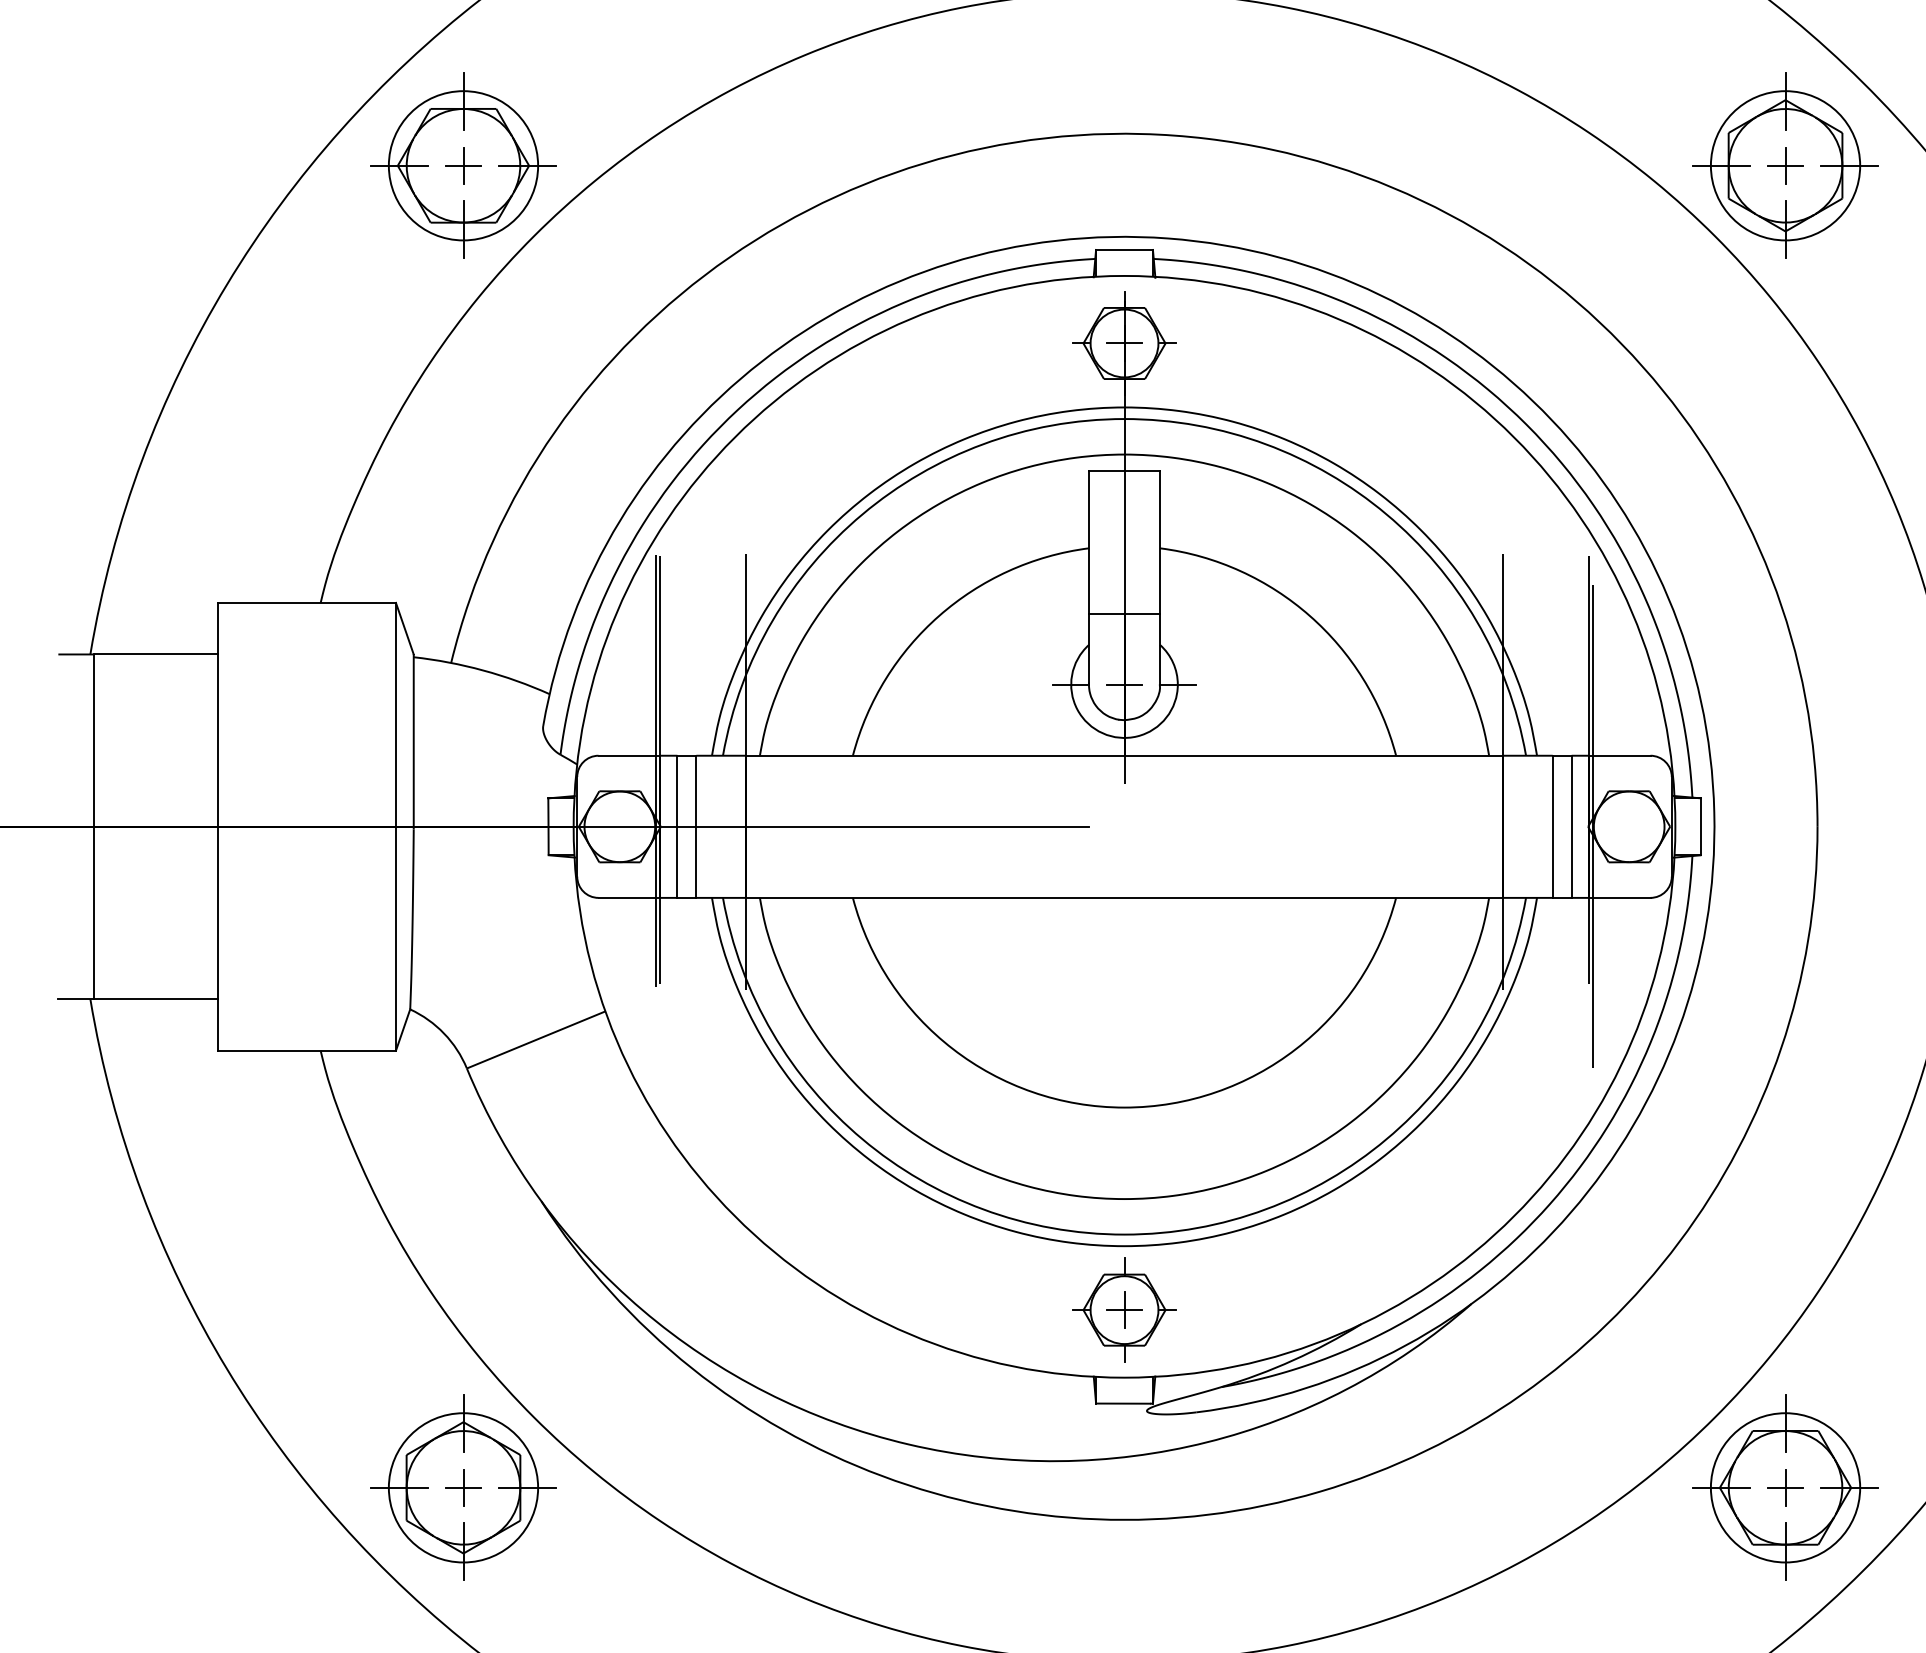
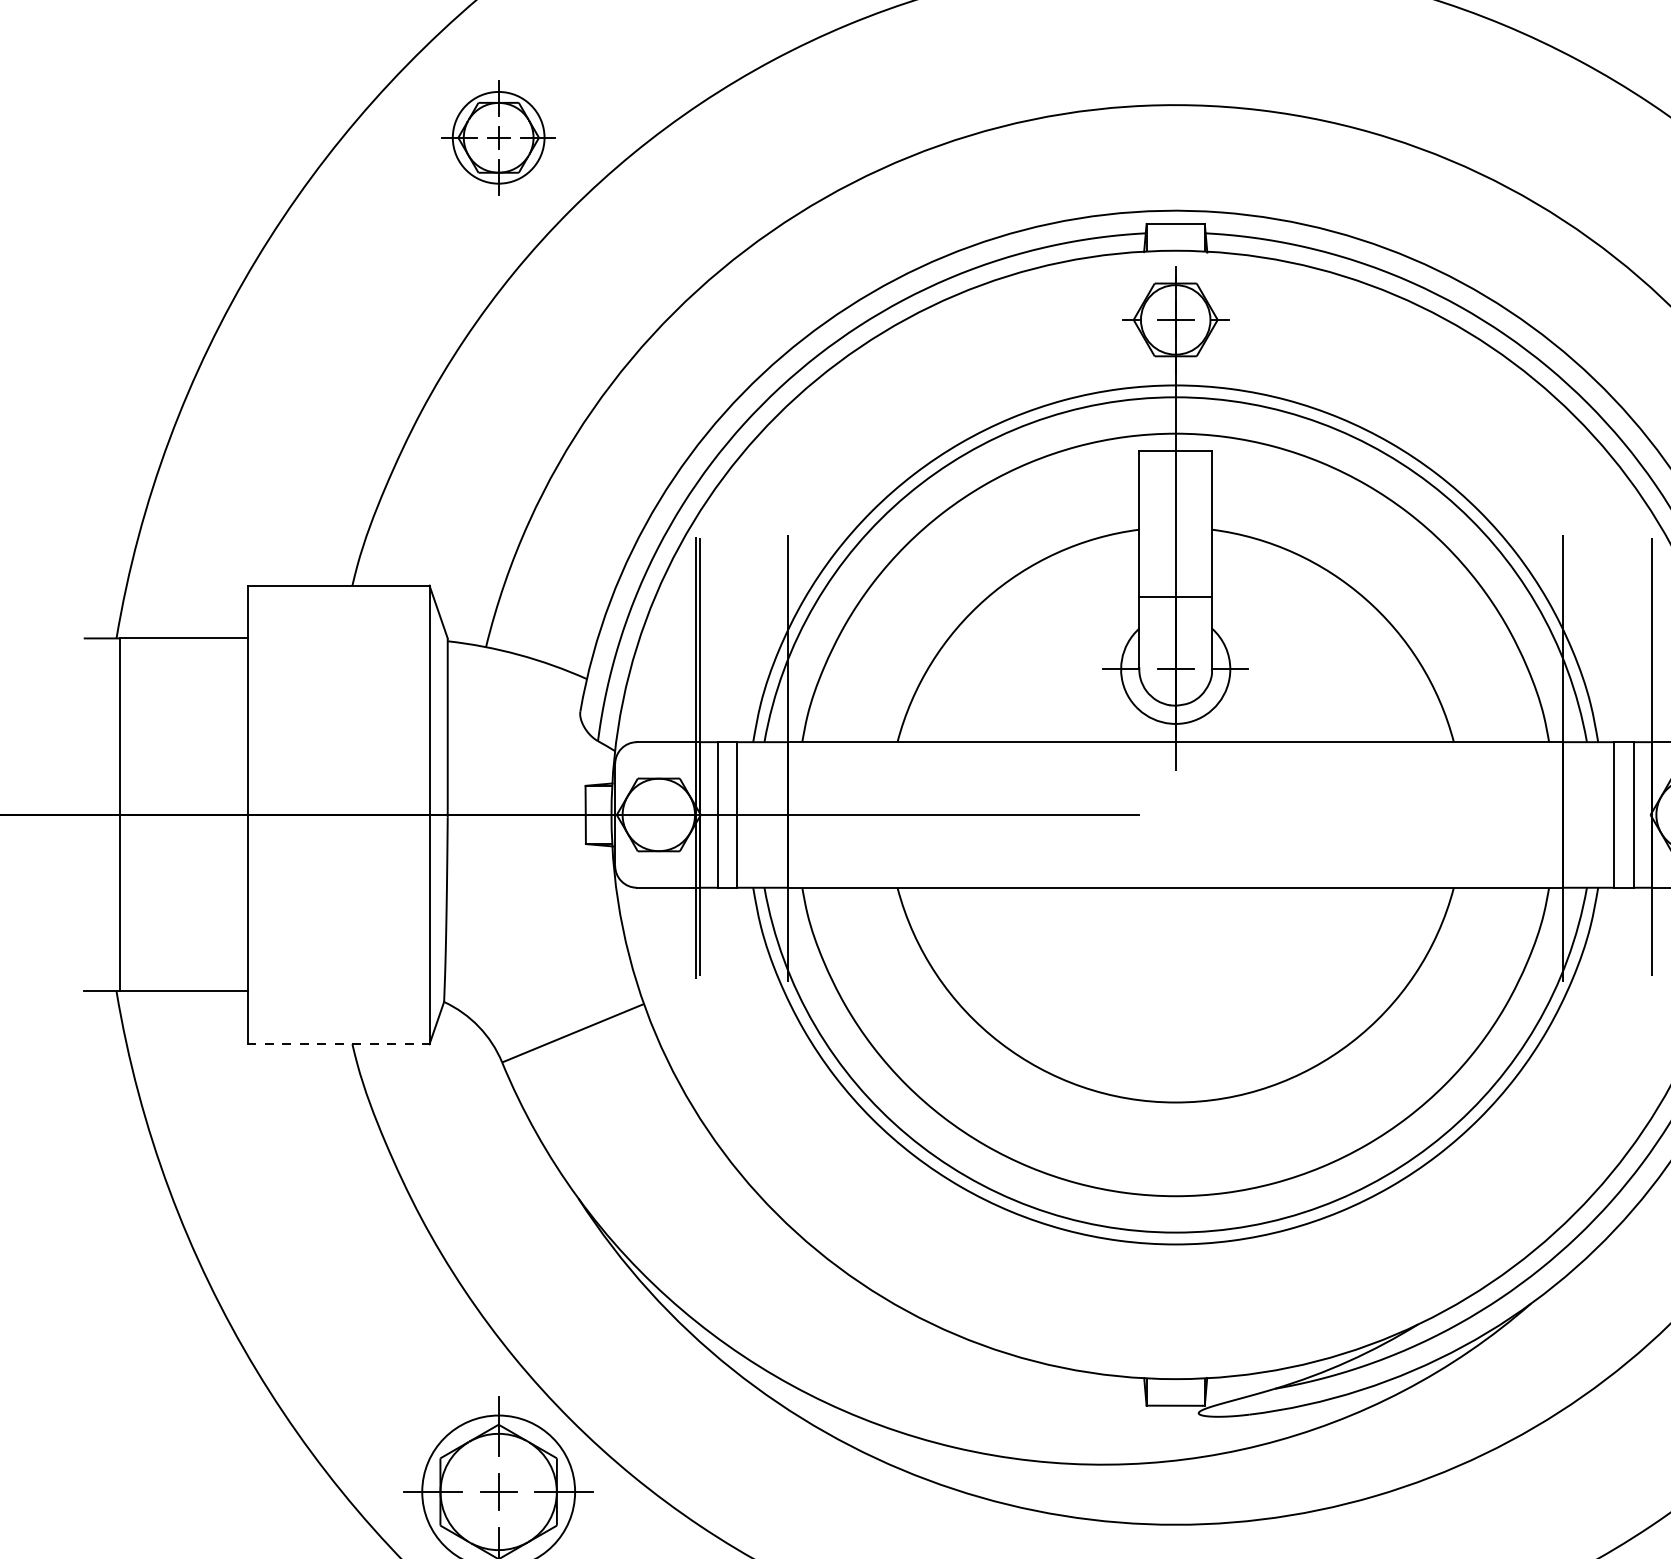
part: (463, 165) -> (498, 137), size x0.6
line: (1592, 826) -> (1655, 814), removed
line: (307, 1050) -> (338, 1044), solid -> dashed
part: (1124, 1309) -> (1175, 1309), removed

